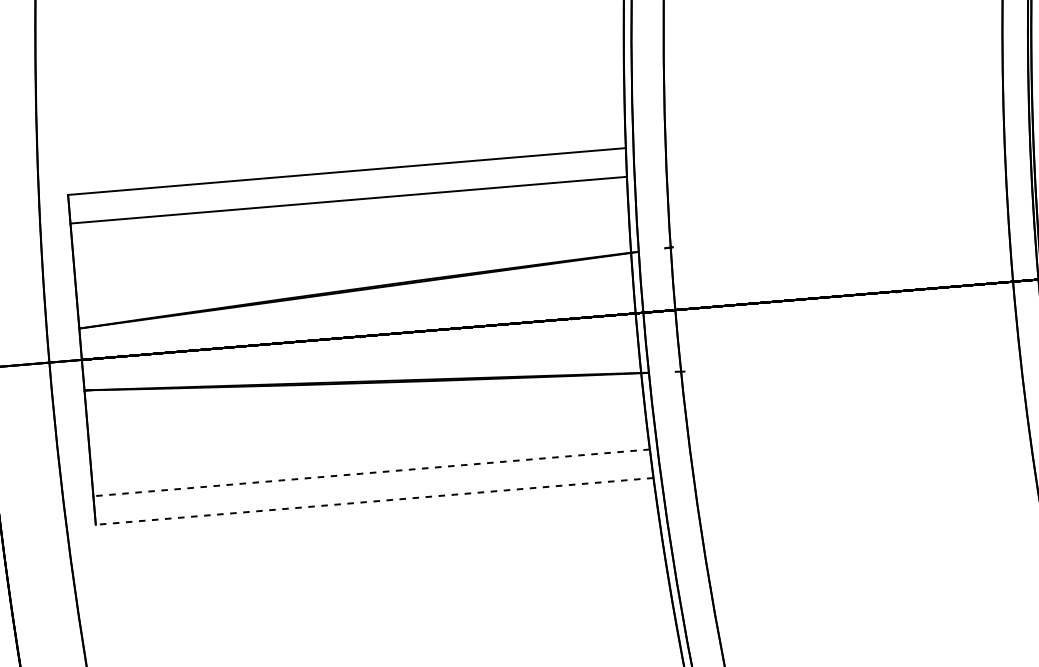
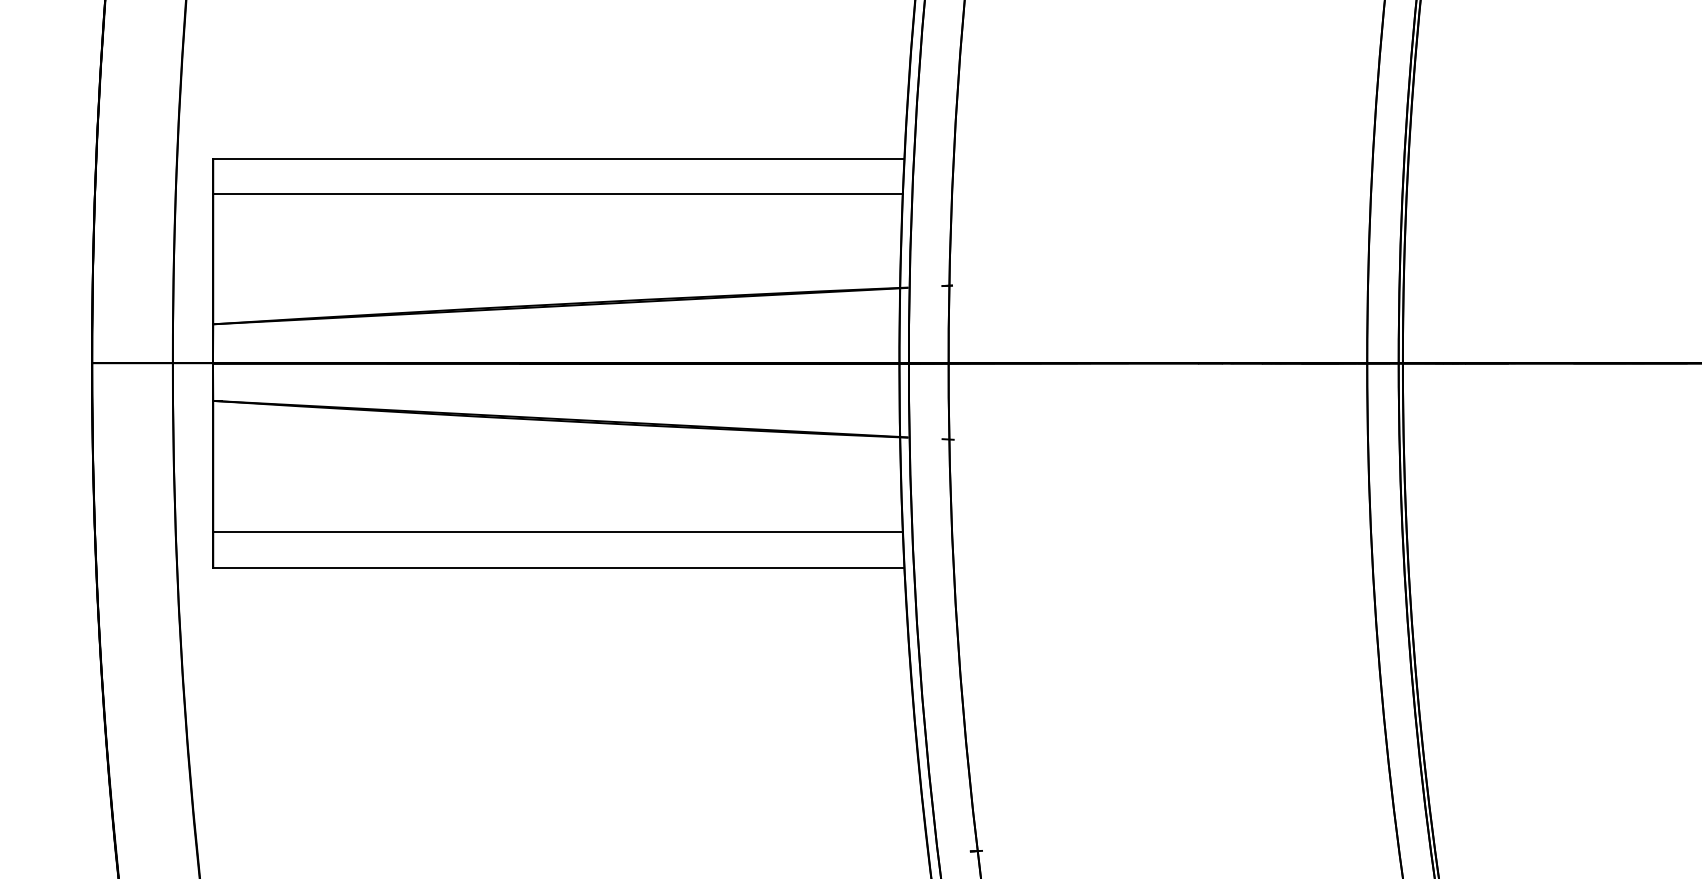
line: (372, 473) -> (558, 532), dashed -> solid
line: (374, 501) -> (558, 567), dashed -> solid

